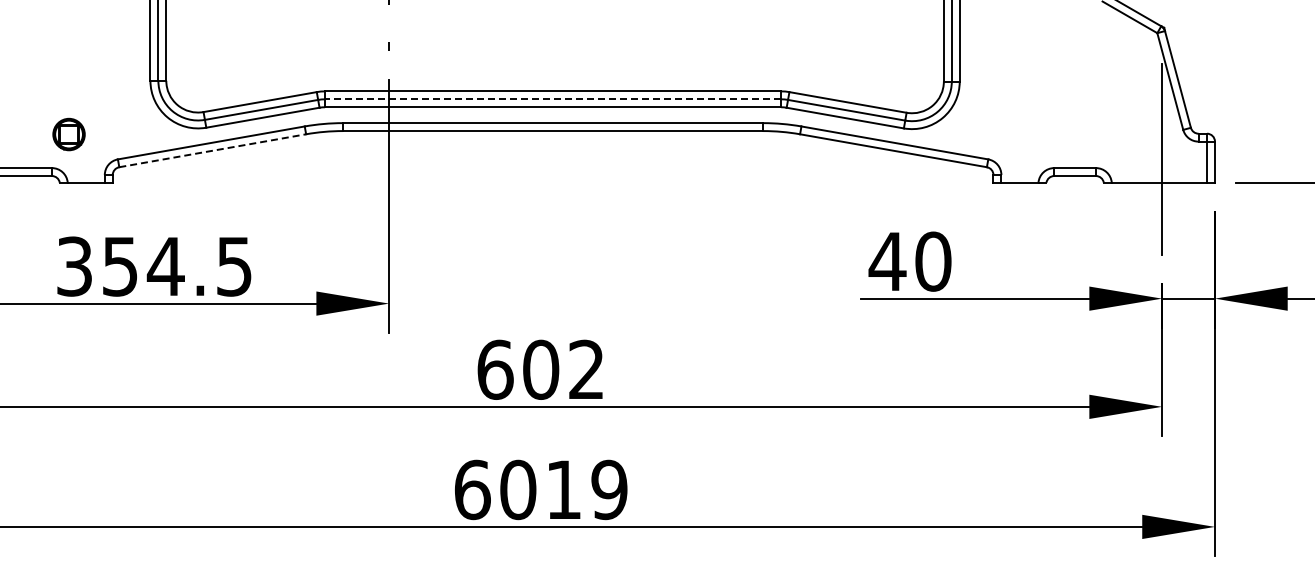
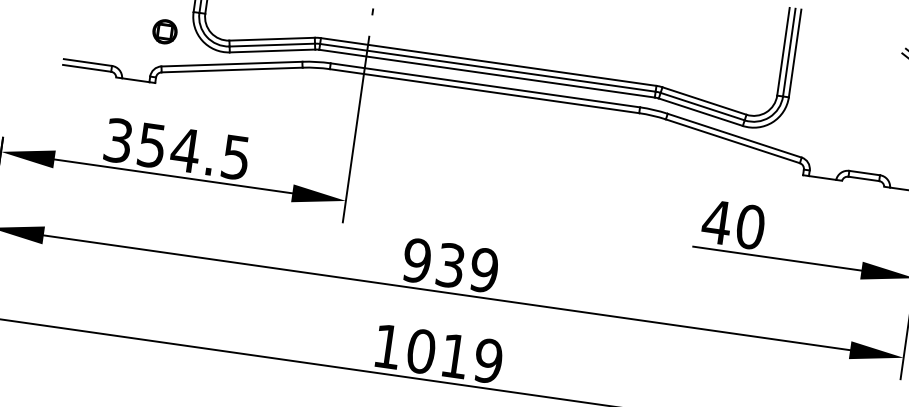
line: (552, 99) -> (487, 67), dashed -> solid
part: (68, 134) -> (164, 31), moved
line: (212, 150) -> (231, 69), dashed -> solid
text: (540, 369) -> (450, 265), 602 -> 939
text: (472, 489) -> (387, 346), 6019 -> 1019

